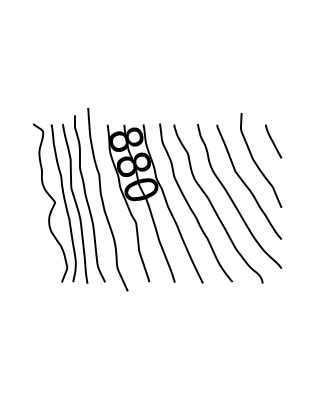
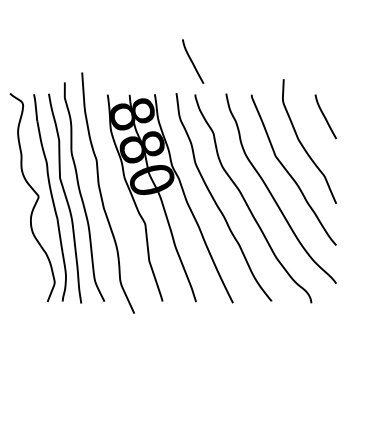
curve: (172, 99) -> (192, 61), added

